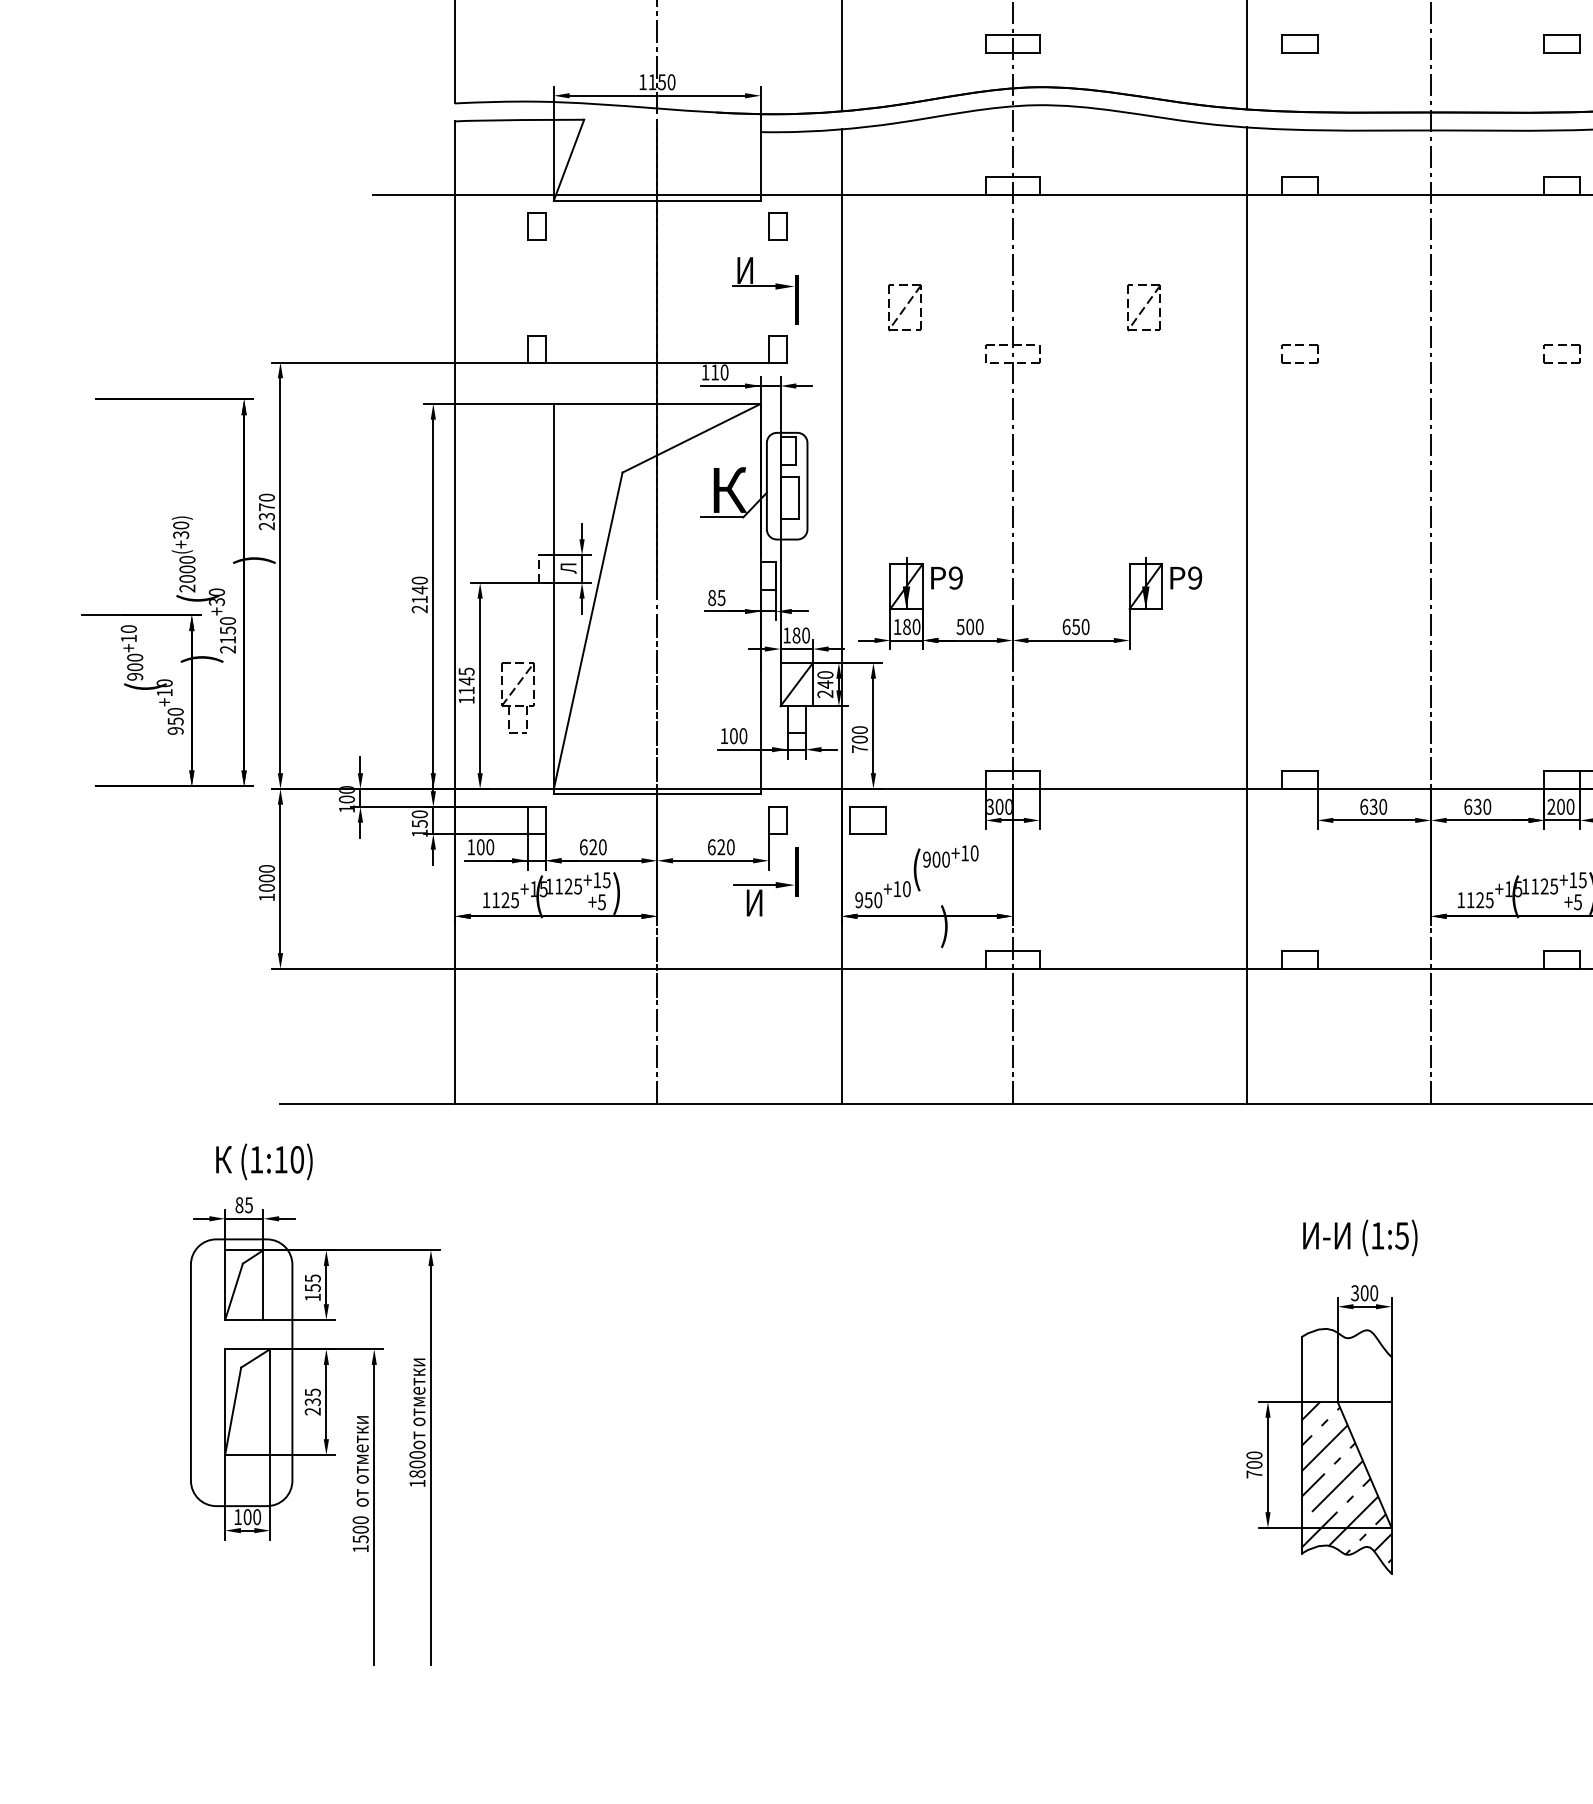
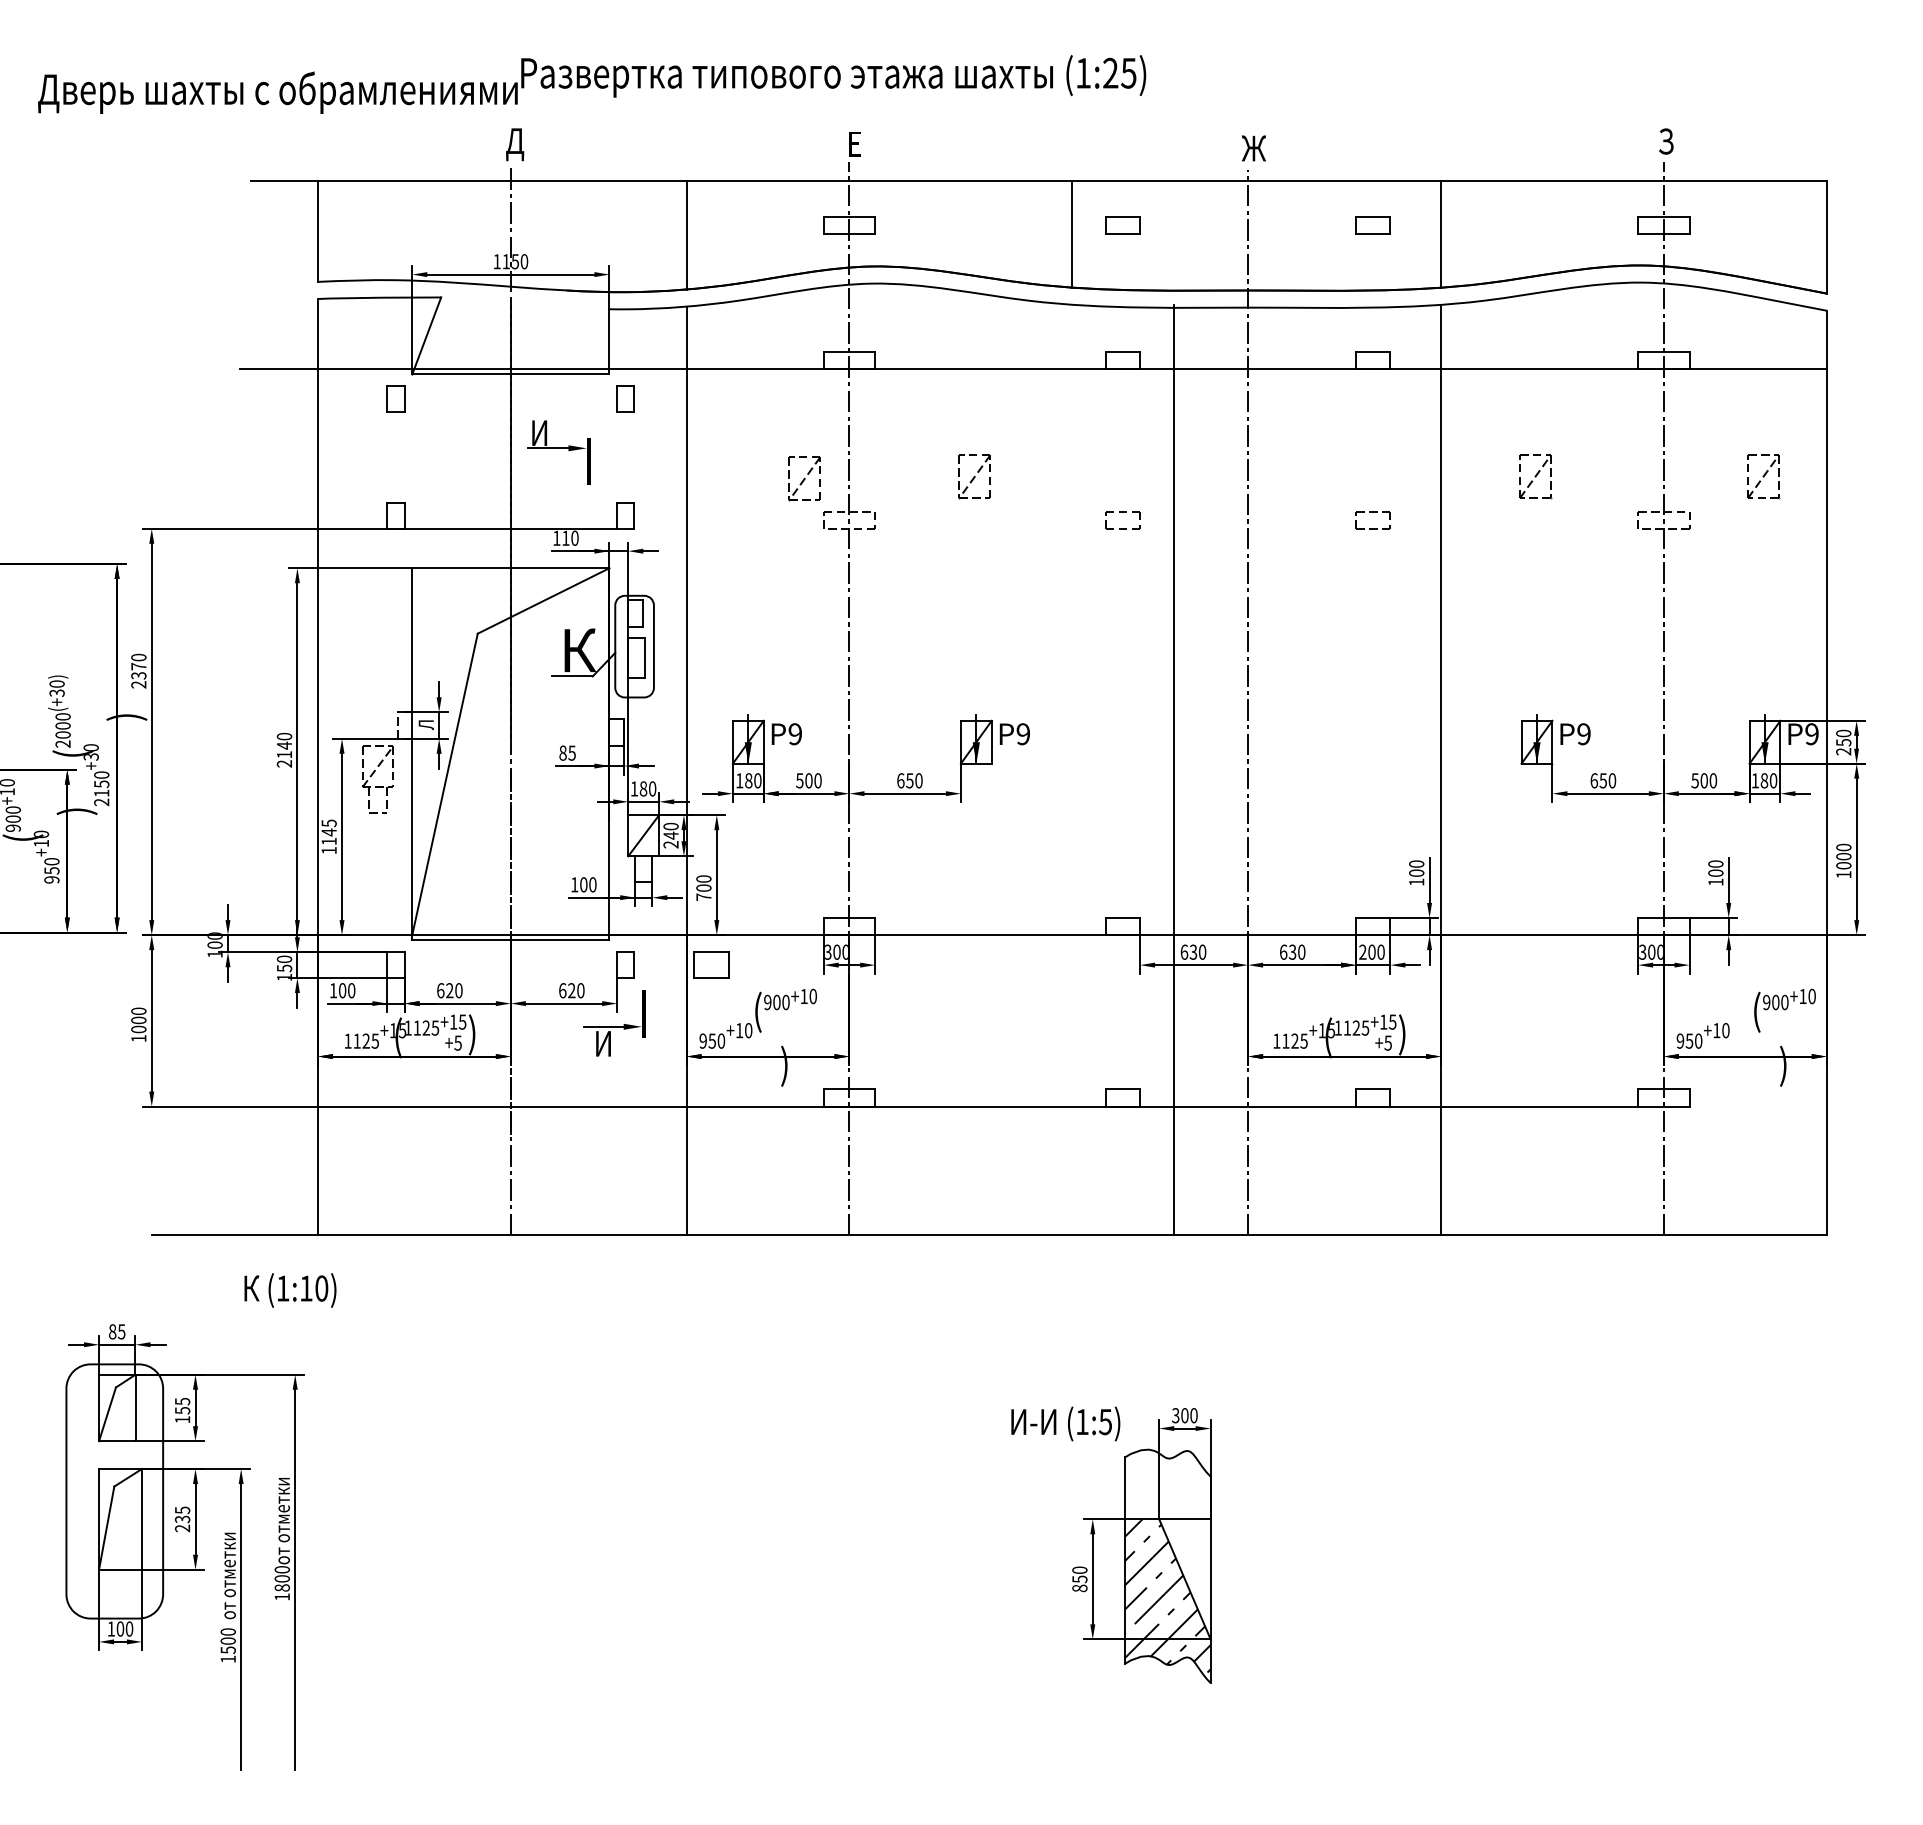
part: (765, 290) -> (558, 452), moved
part: (904, 307) -> (804, 478), moved
line: (1246, 615) -> (1174, 769), moved
part: (511, 695) -> (371, 777), moved
text: (264, 1161) -> (290, 1290), moved
text: (1360, 1237) -> (1065, 1423), moved
text: (1254, 1469) -> (1079, 1583), 700 -> 850

